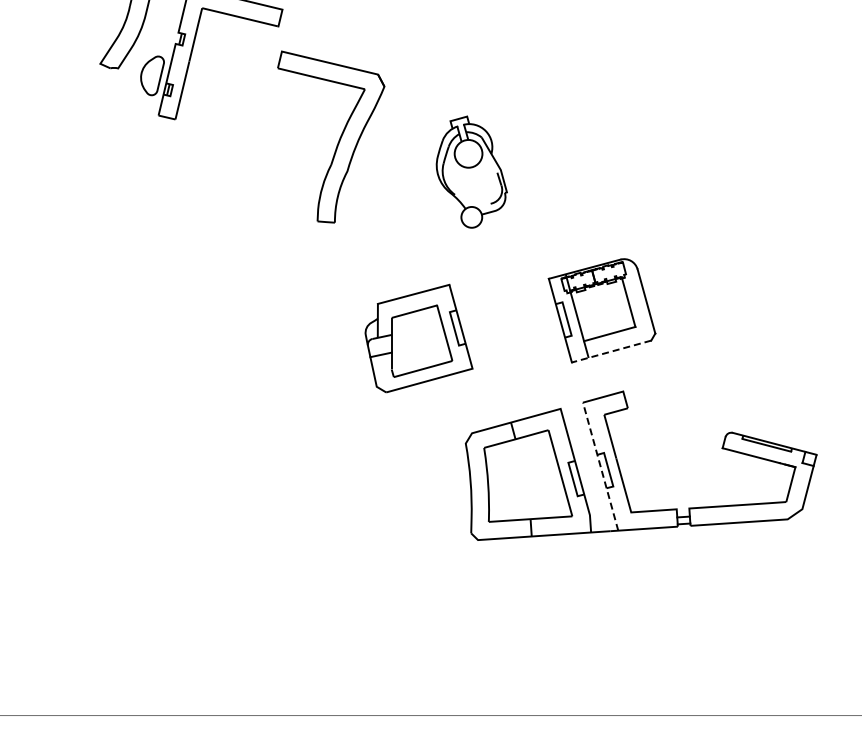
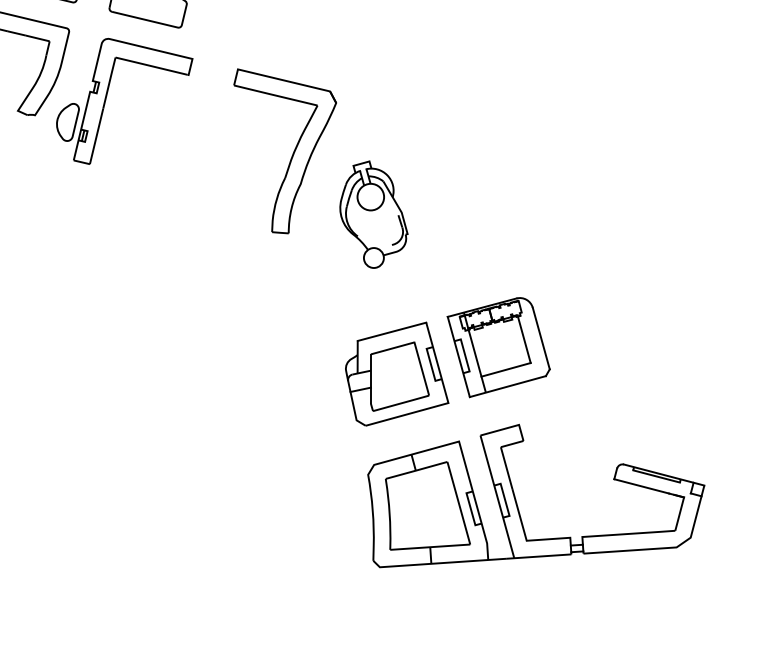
part: (339, 137) -> (293, 151), moved
part: (418, 338) -> (396, 374), moved
line: (611, 351) -> (507, 386), dashed -> solid
line: (600, 466) -> (497, 496), dashed -> solid

